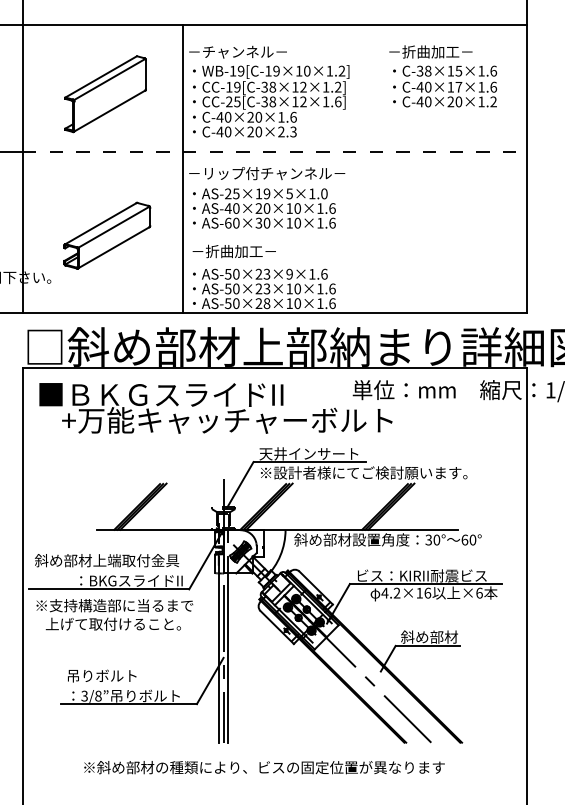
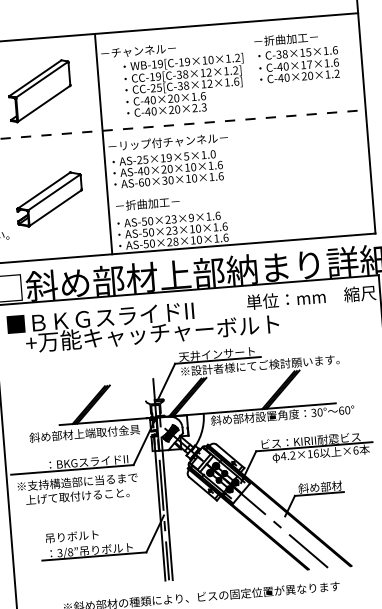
text: (271, 101) -> (185, 85), moved
text: (107, 560) -> (85, 433), moved

